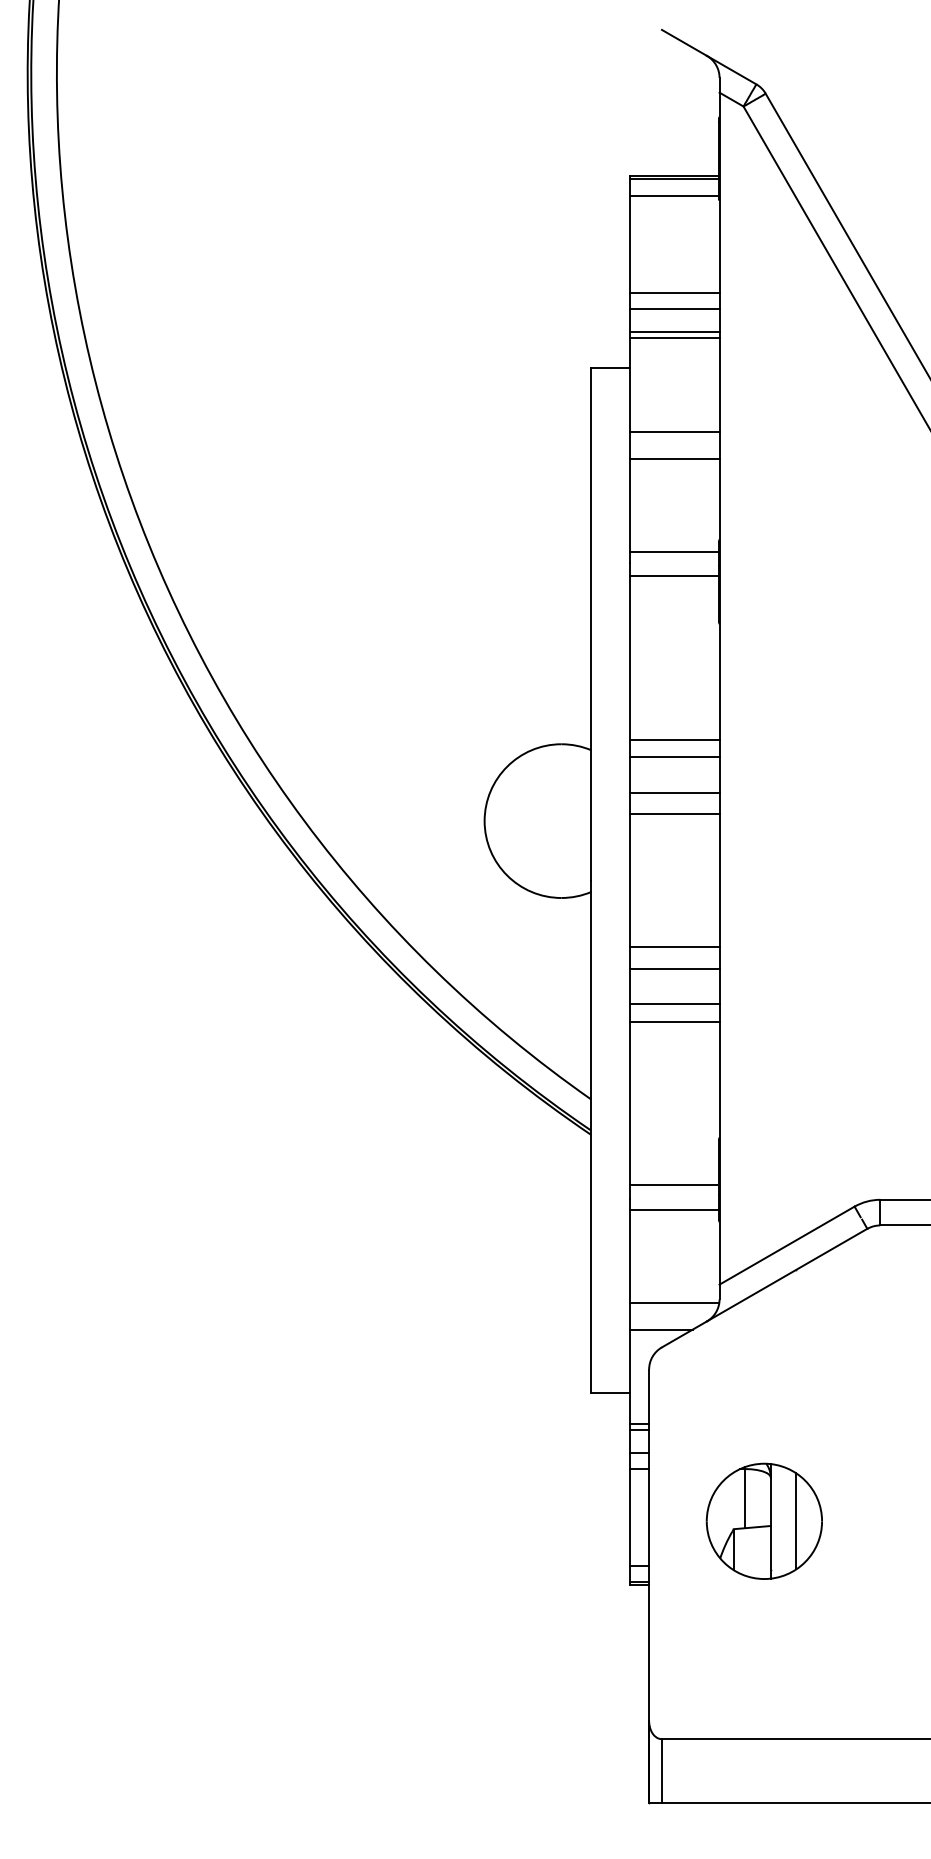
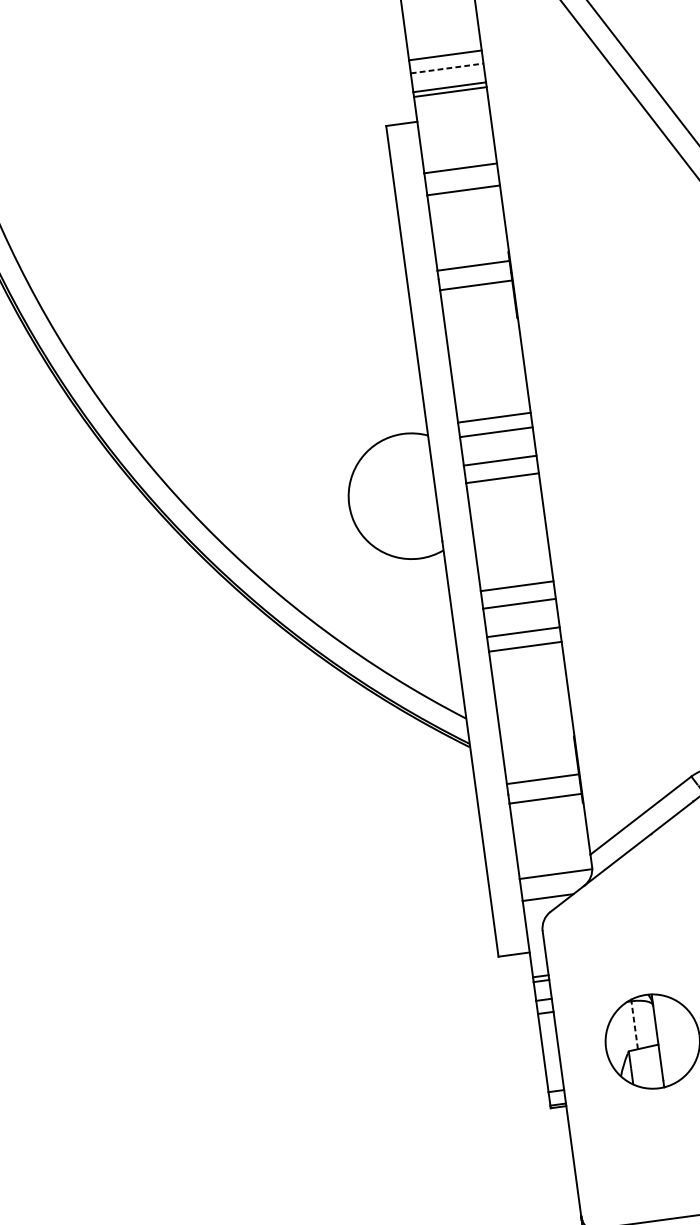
line: (674, 308) -> (446, 68), solid -> dashed
line: (745, 1498) -> (634, 1025), solid -> dashed
line: (796, 1521) -> (678, 1038), removed

